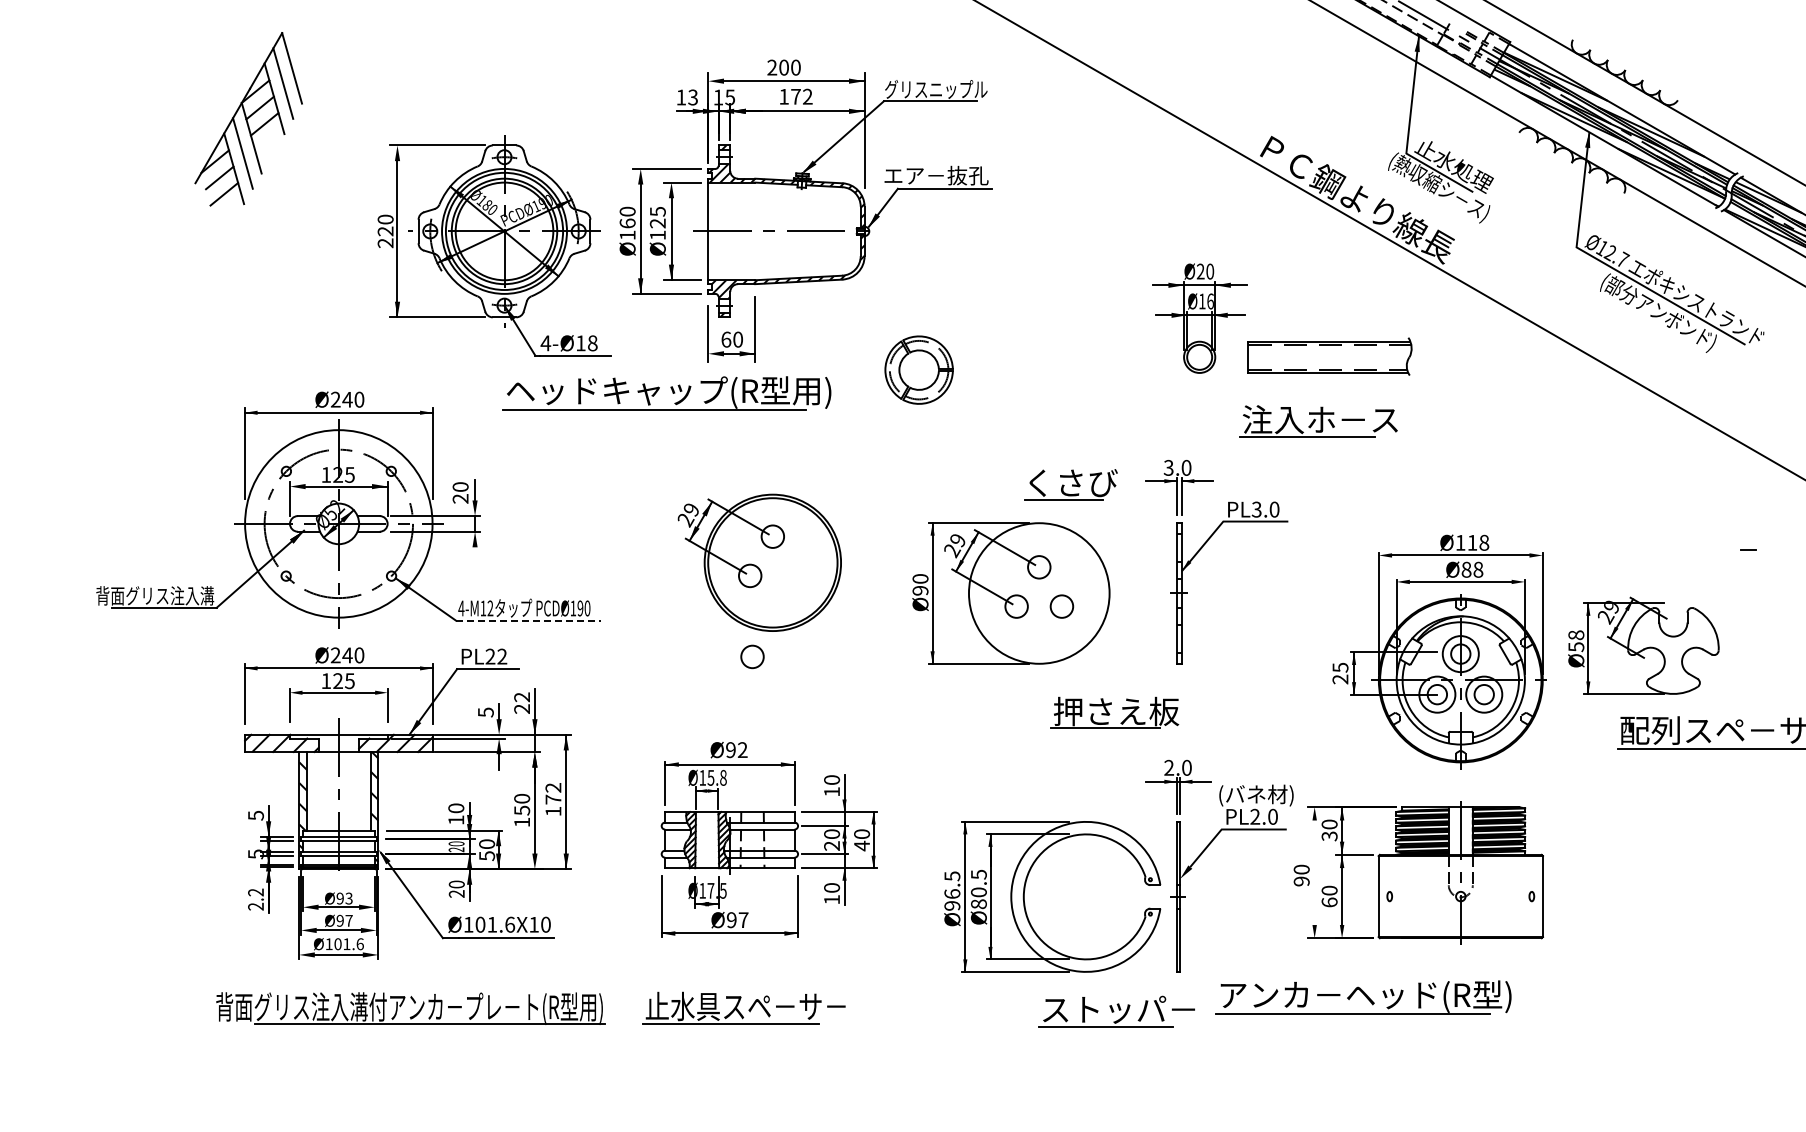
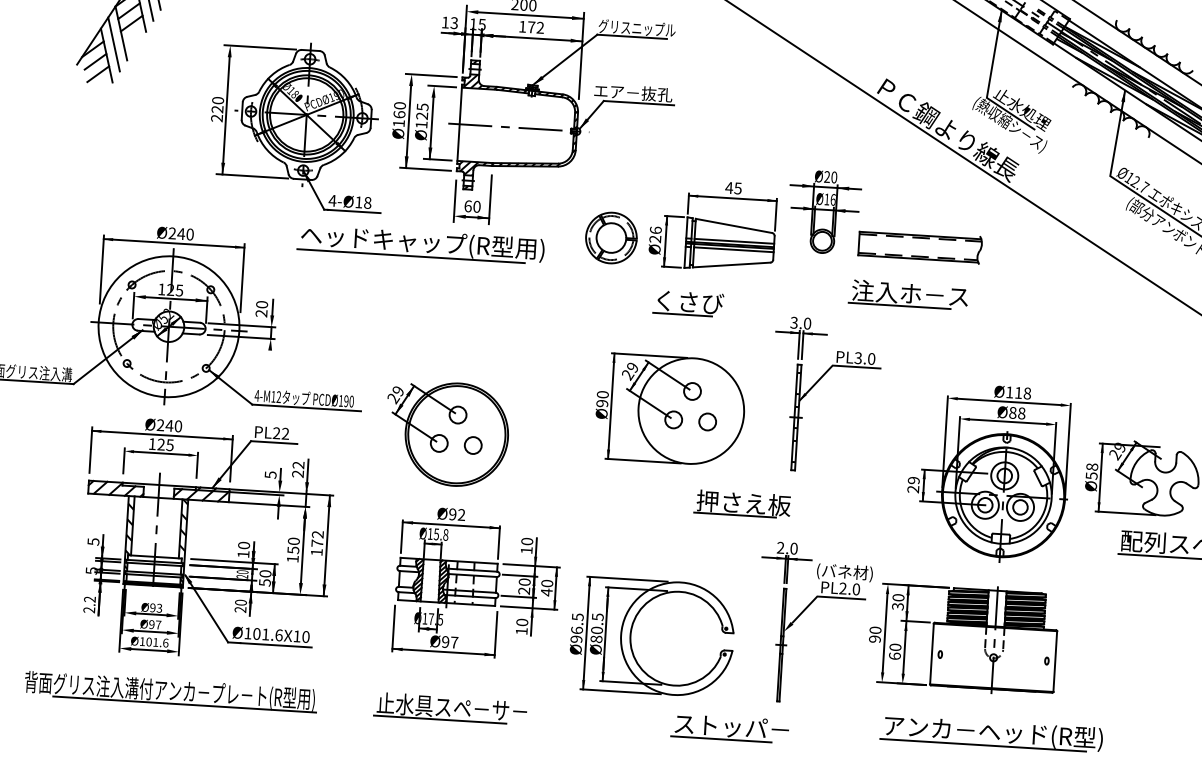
part: (1052, 345) -> (712, 225), added
part: (1070, 484) -> (688, 303), moved
part: (759, 562) -> (446, 433), moved
line: (528, 620) -> (306, 407), dashed -> solid
text: (1340, 667) -> (913, 480), 25 -> 29
line: (1314, 872) -> (884, 633), added
part: (1025, 890) -> (632, 631), moved
part: (1363, 997) -> (991, 733), moved
part: (414, 1003) -> (173, 688), moved

